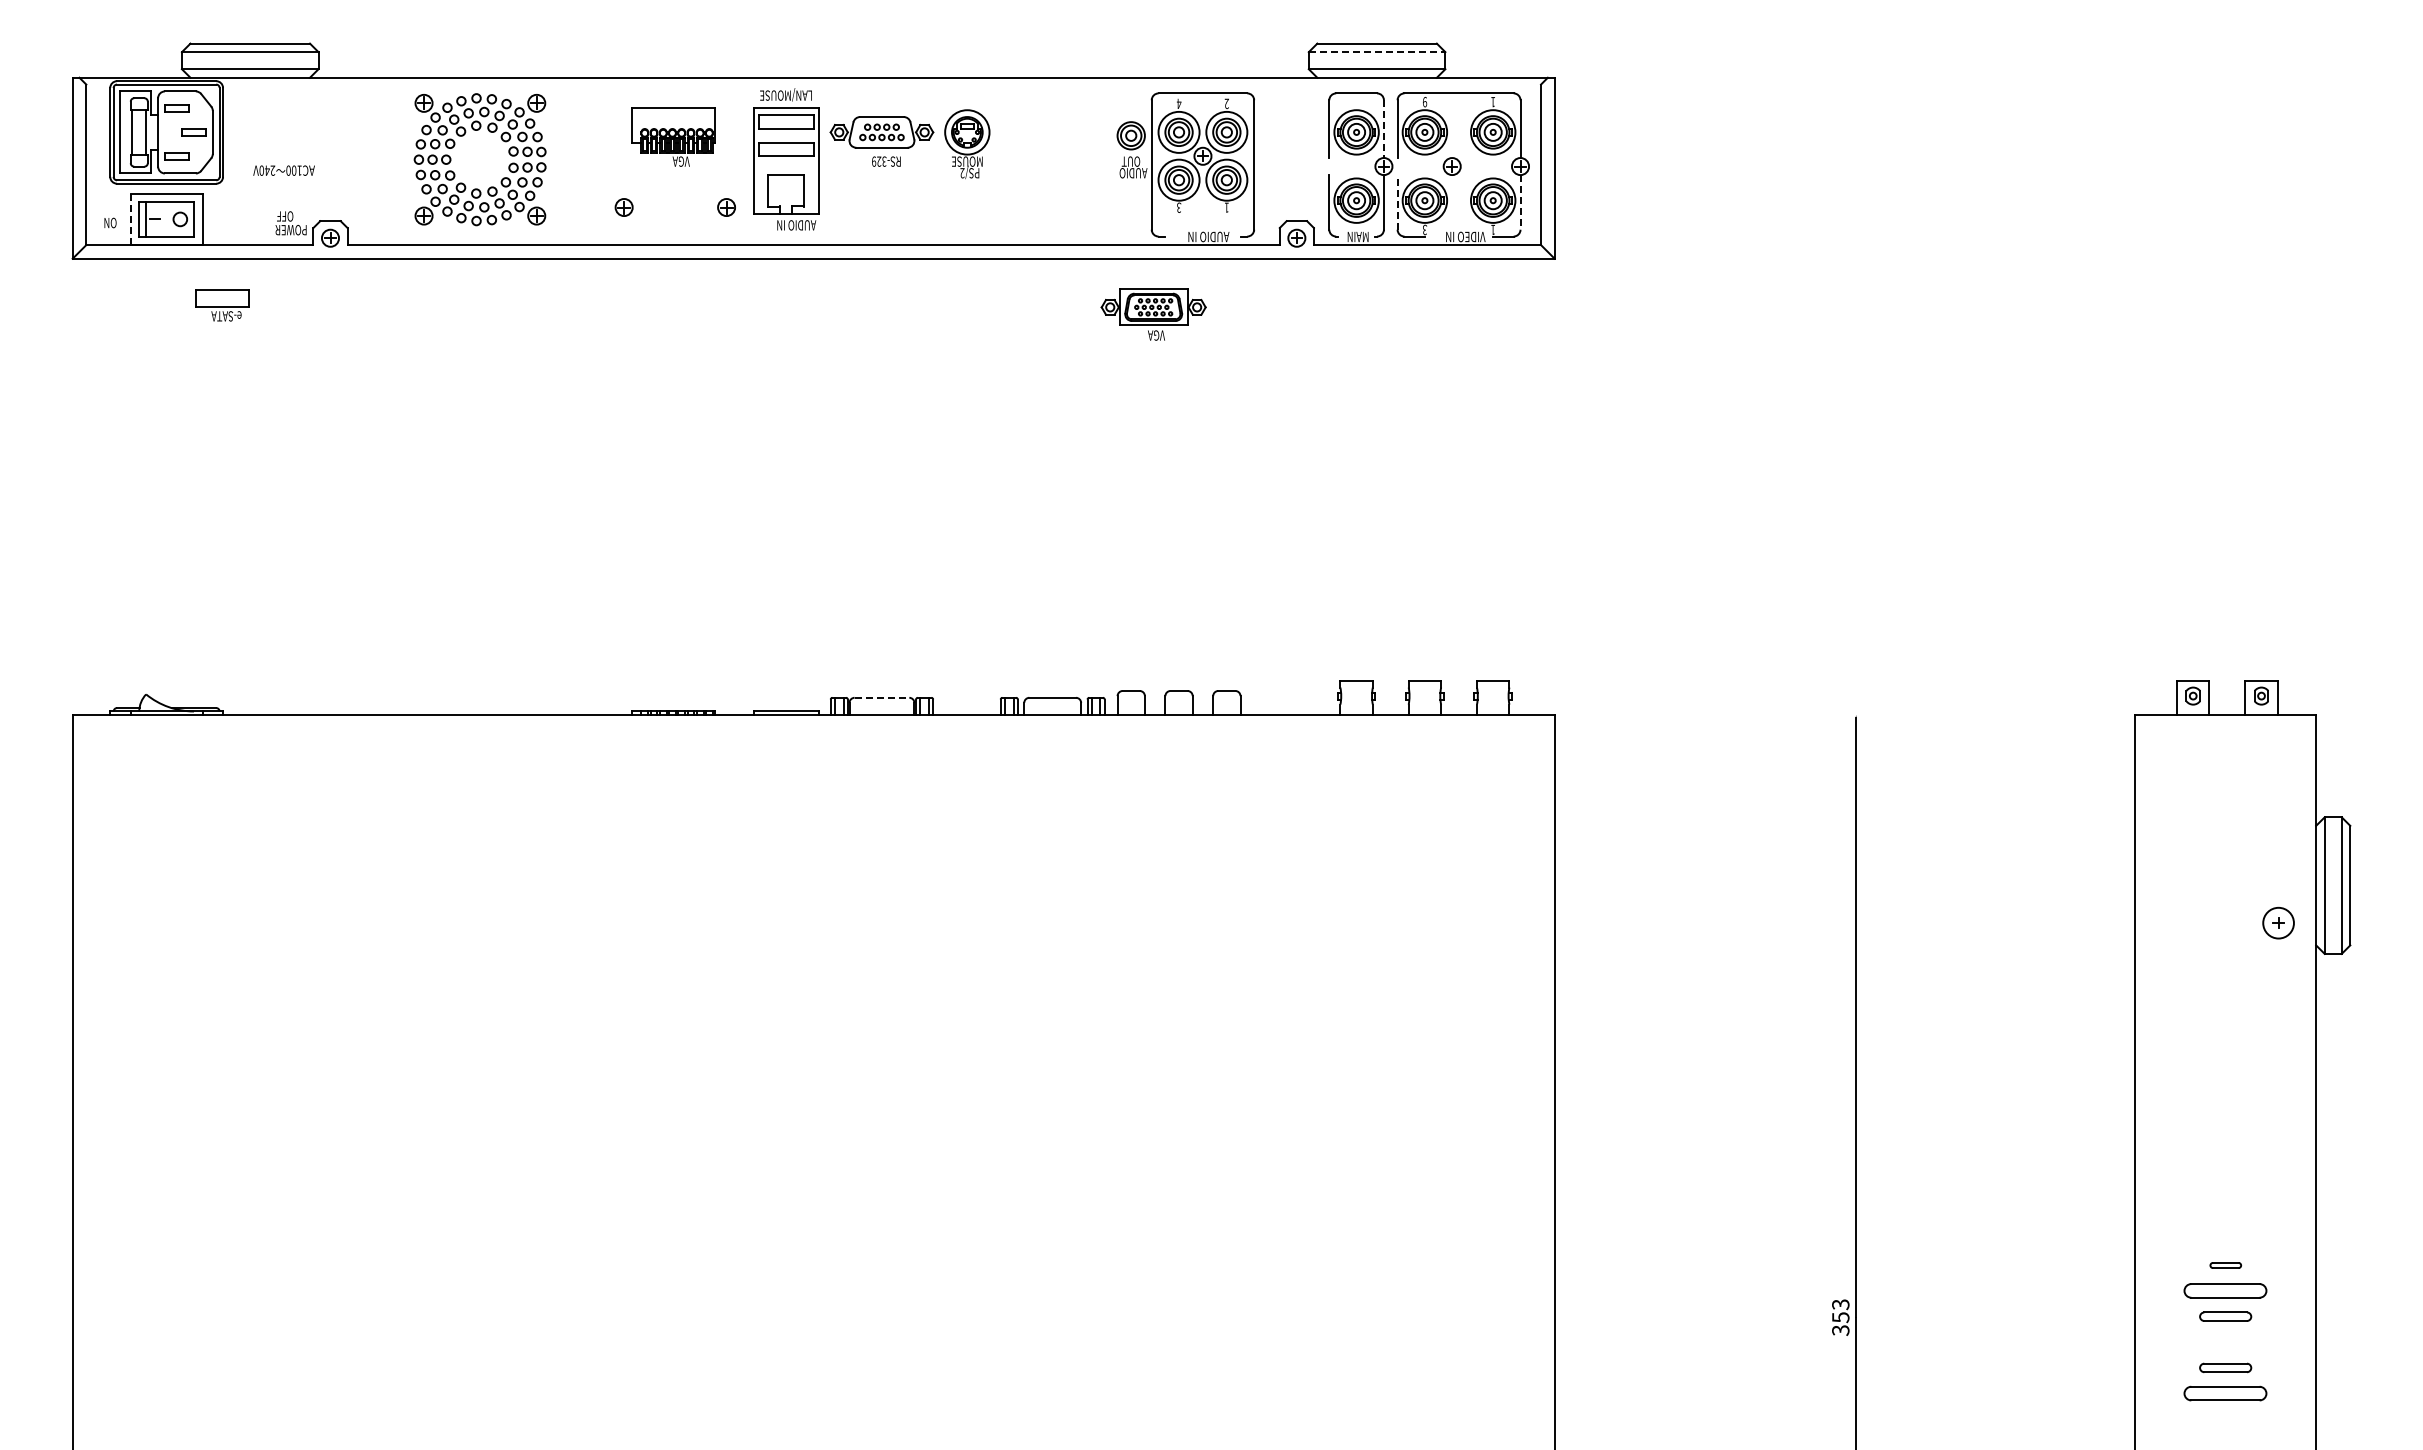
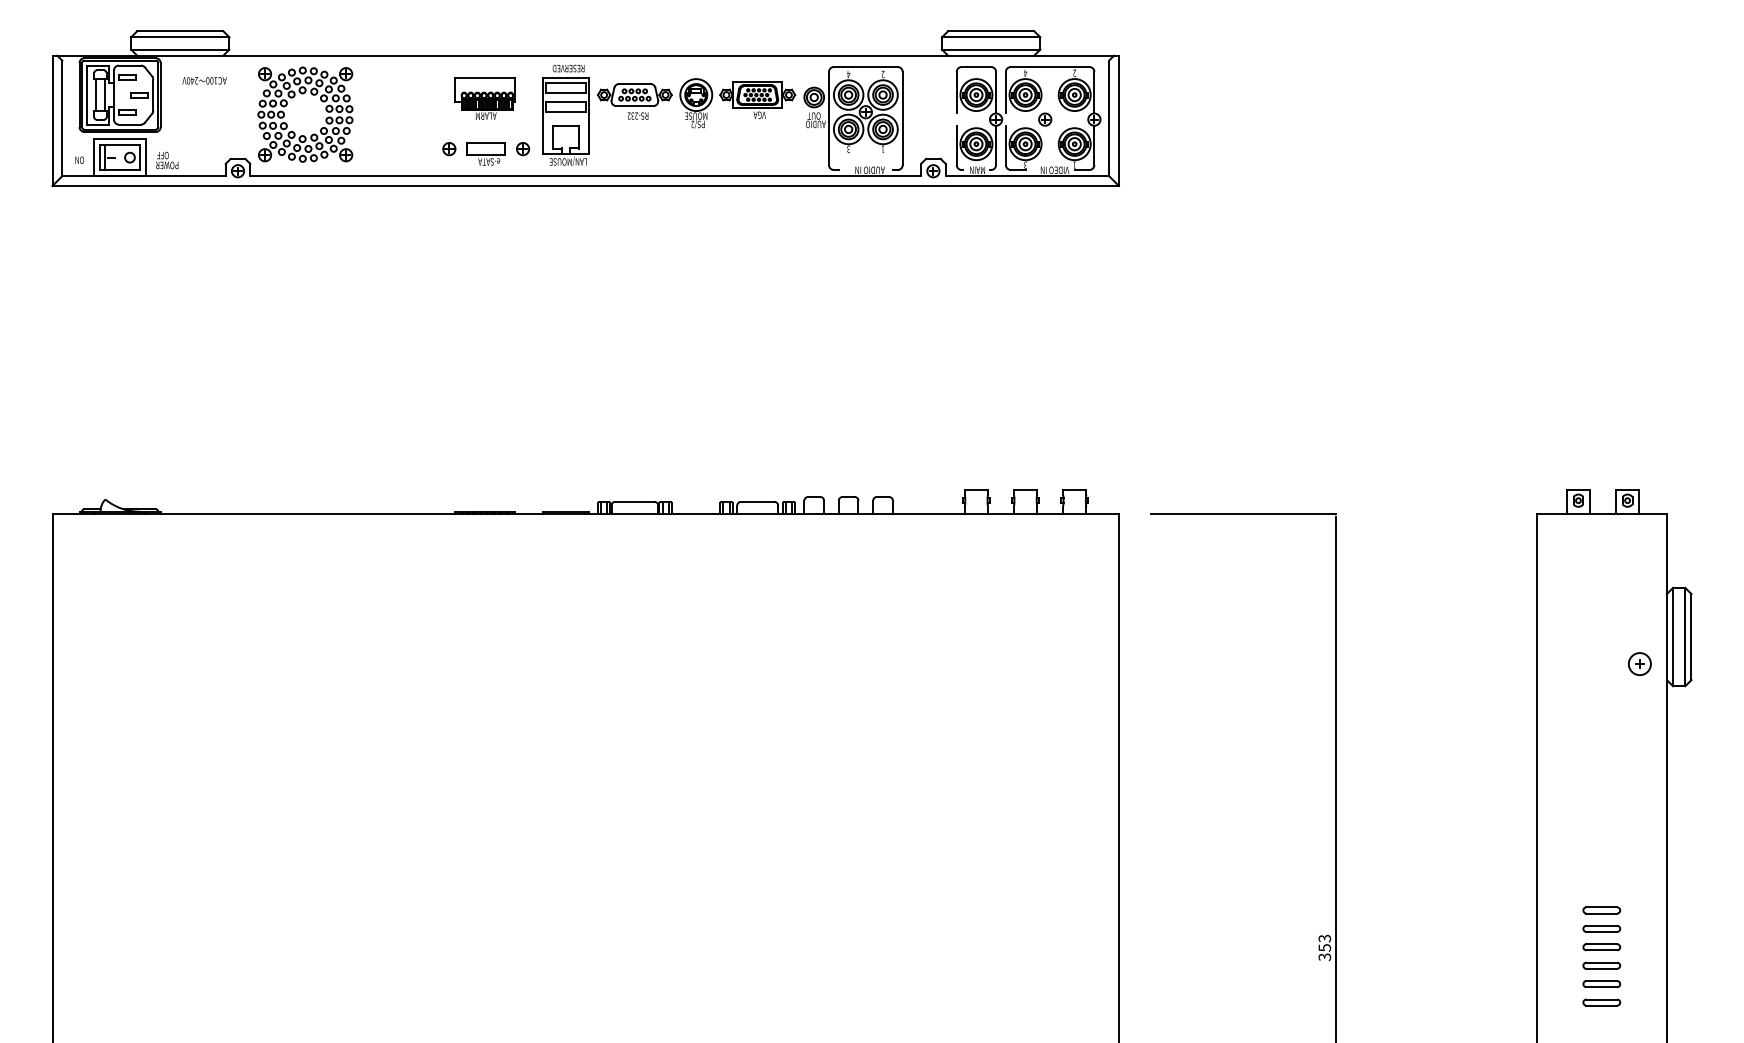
line: (1377, 52) -> (991, 37), dashed -> solid
text: (785, 94) -> (565, 67), LAN/MOUSE -> RESERVED
text: (1424, 102) -> (1025, 73), 9 -> 4
text: (1493, 102) -> (1074, 73), 1 -> 2
line: (1383, 129) -> (995, 92), dashed -> solid
part: (451, 159) -> (284, 114), moved
text: (675, 161) -> (486, 116), VGA -> ALARM
text: (879, 161) -> (633, 116), RS-329 -> RS-232
text: (283, 170) -> (204, 80), moved
line: (1397, 201) -> (1005, 144), dashed -> solid
line: (1520, 202) -> (1094, 145), dashed -> solid
line: (130, 219) -> (94, 157), dashed -> solid
text: (290, 223) -> (166, 160), moved
text: (789, 224) -> (568, 161), AUDIO IN -> LAN/MOUSE
part: (222, 305) -> (486, 154), moved
part: (1153, 314) -> (757, 100), moved
line: (882, 697) -> (635, 501), dashed -> solid
line: (1727, 714) -> (1243, 513), added
part: (2225, 1265) -> (1601, 910), size x1.67
part: (2225, 1291) -> (1601, 929), size x0.62
part: (2225, 1342) -> (1601, 965), added
part: (2225, 1393) -> (1601, 1002), size x0.62

